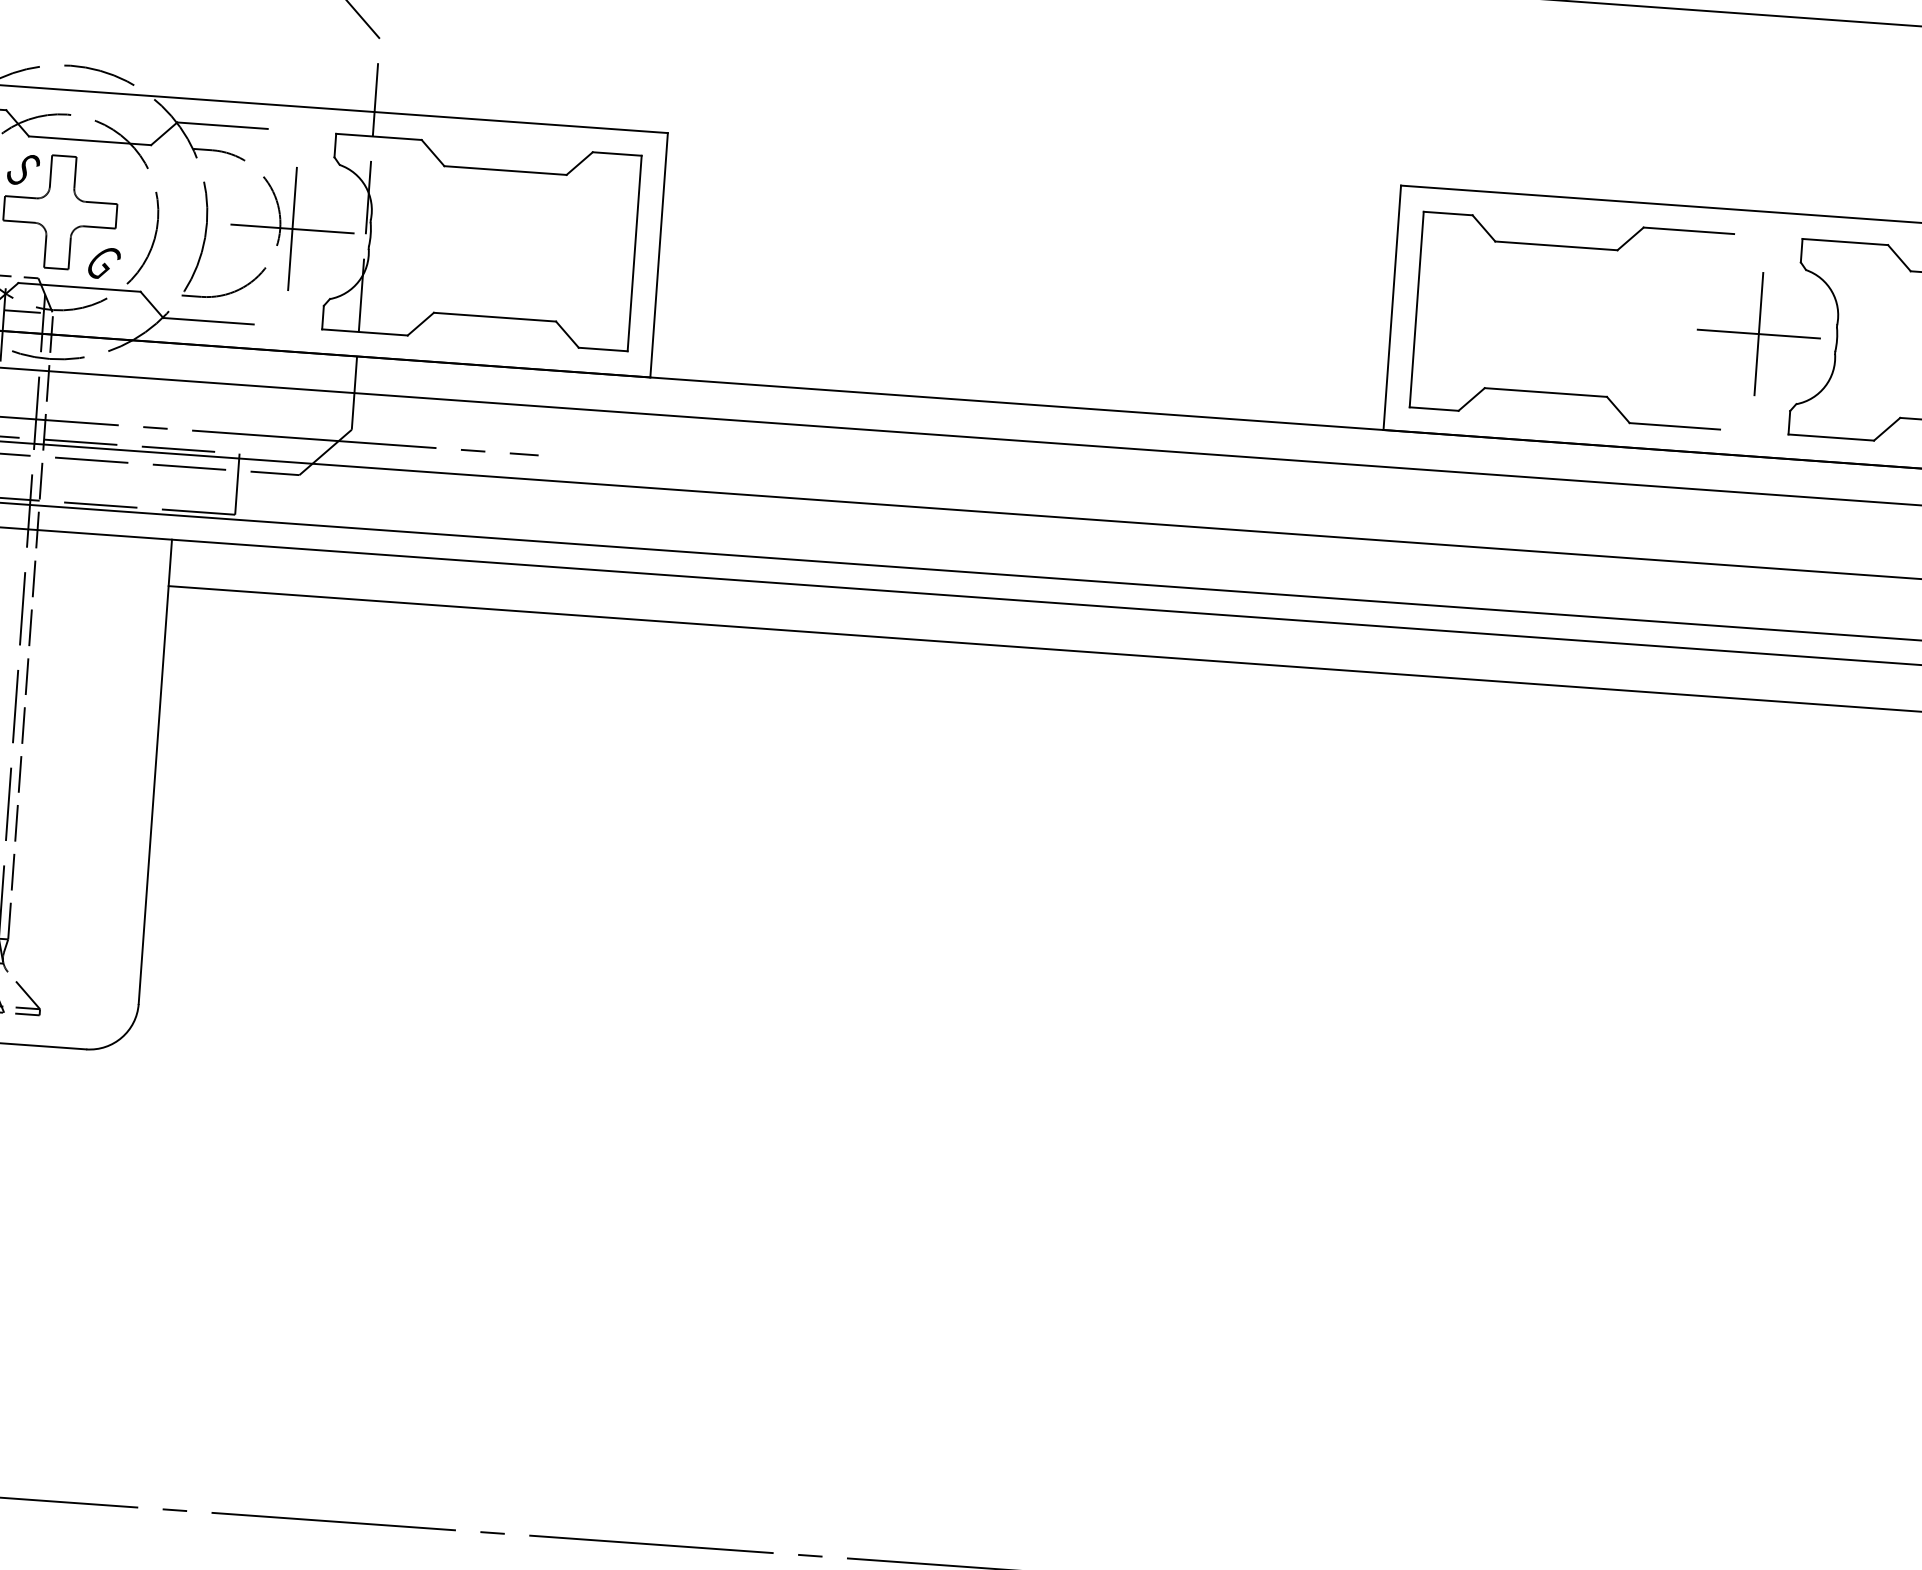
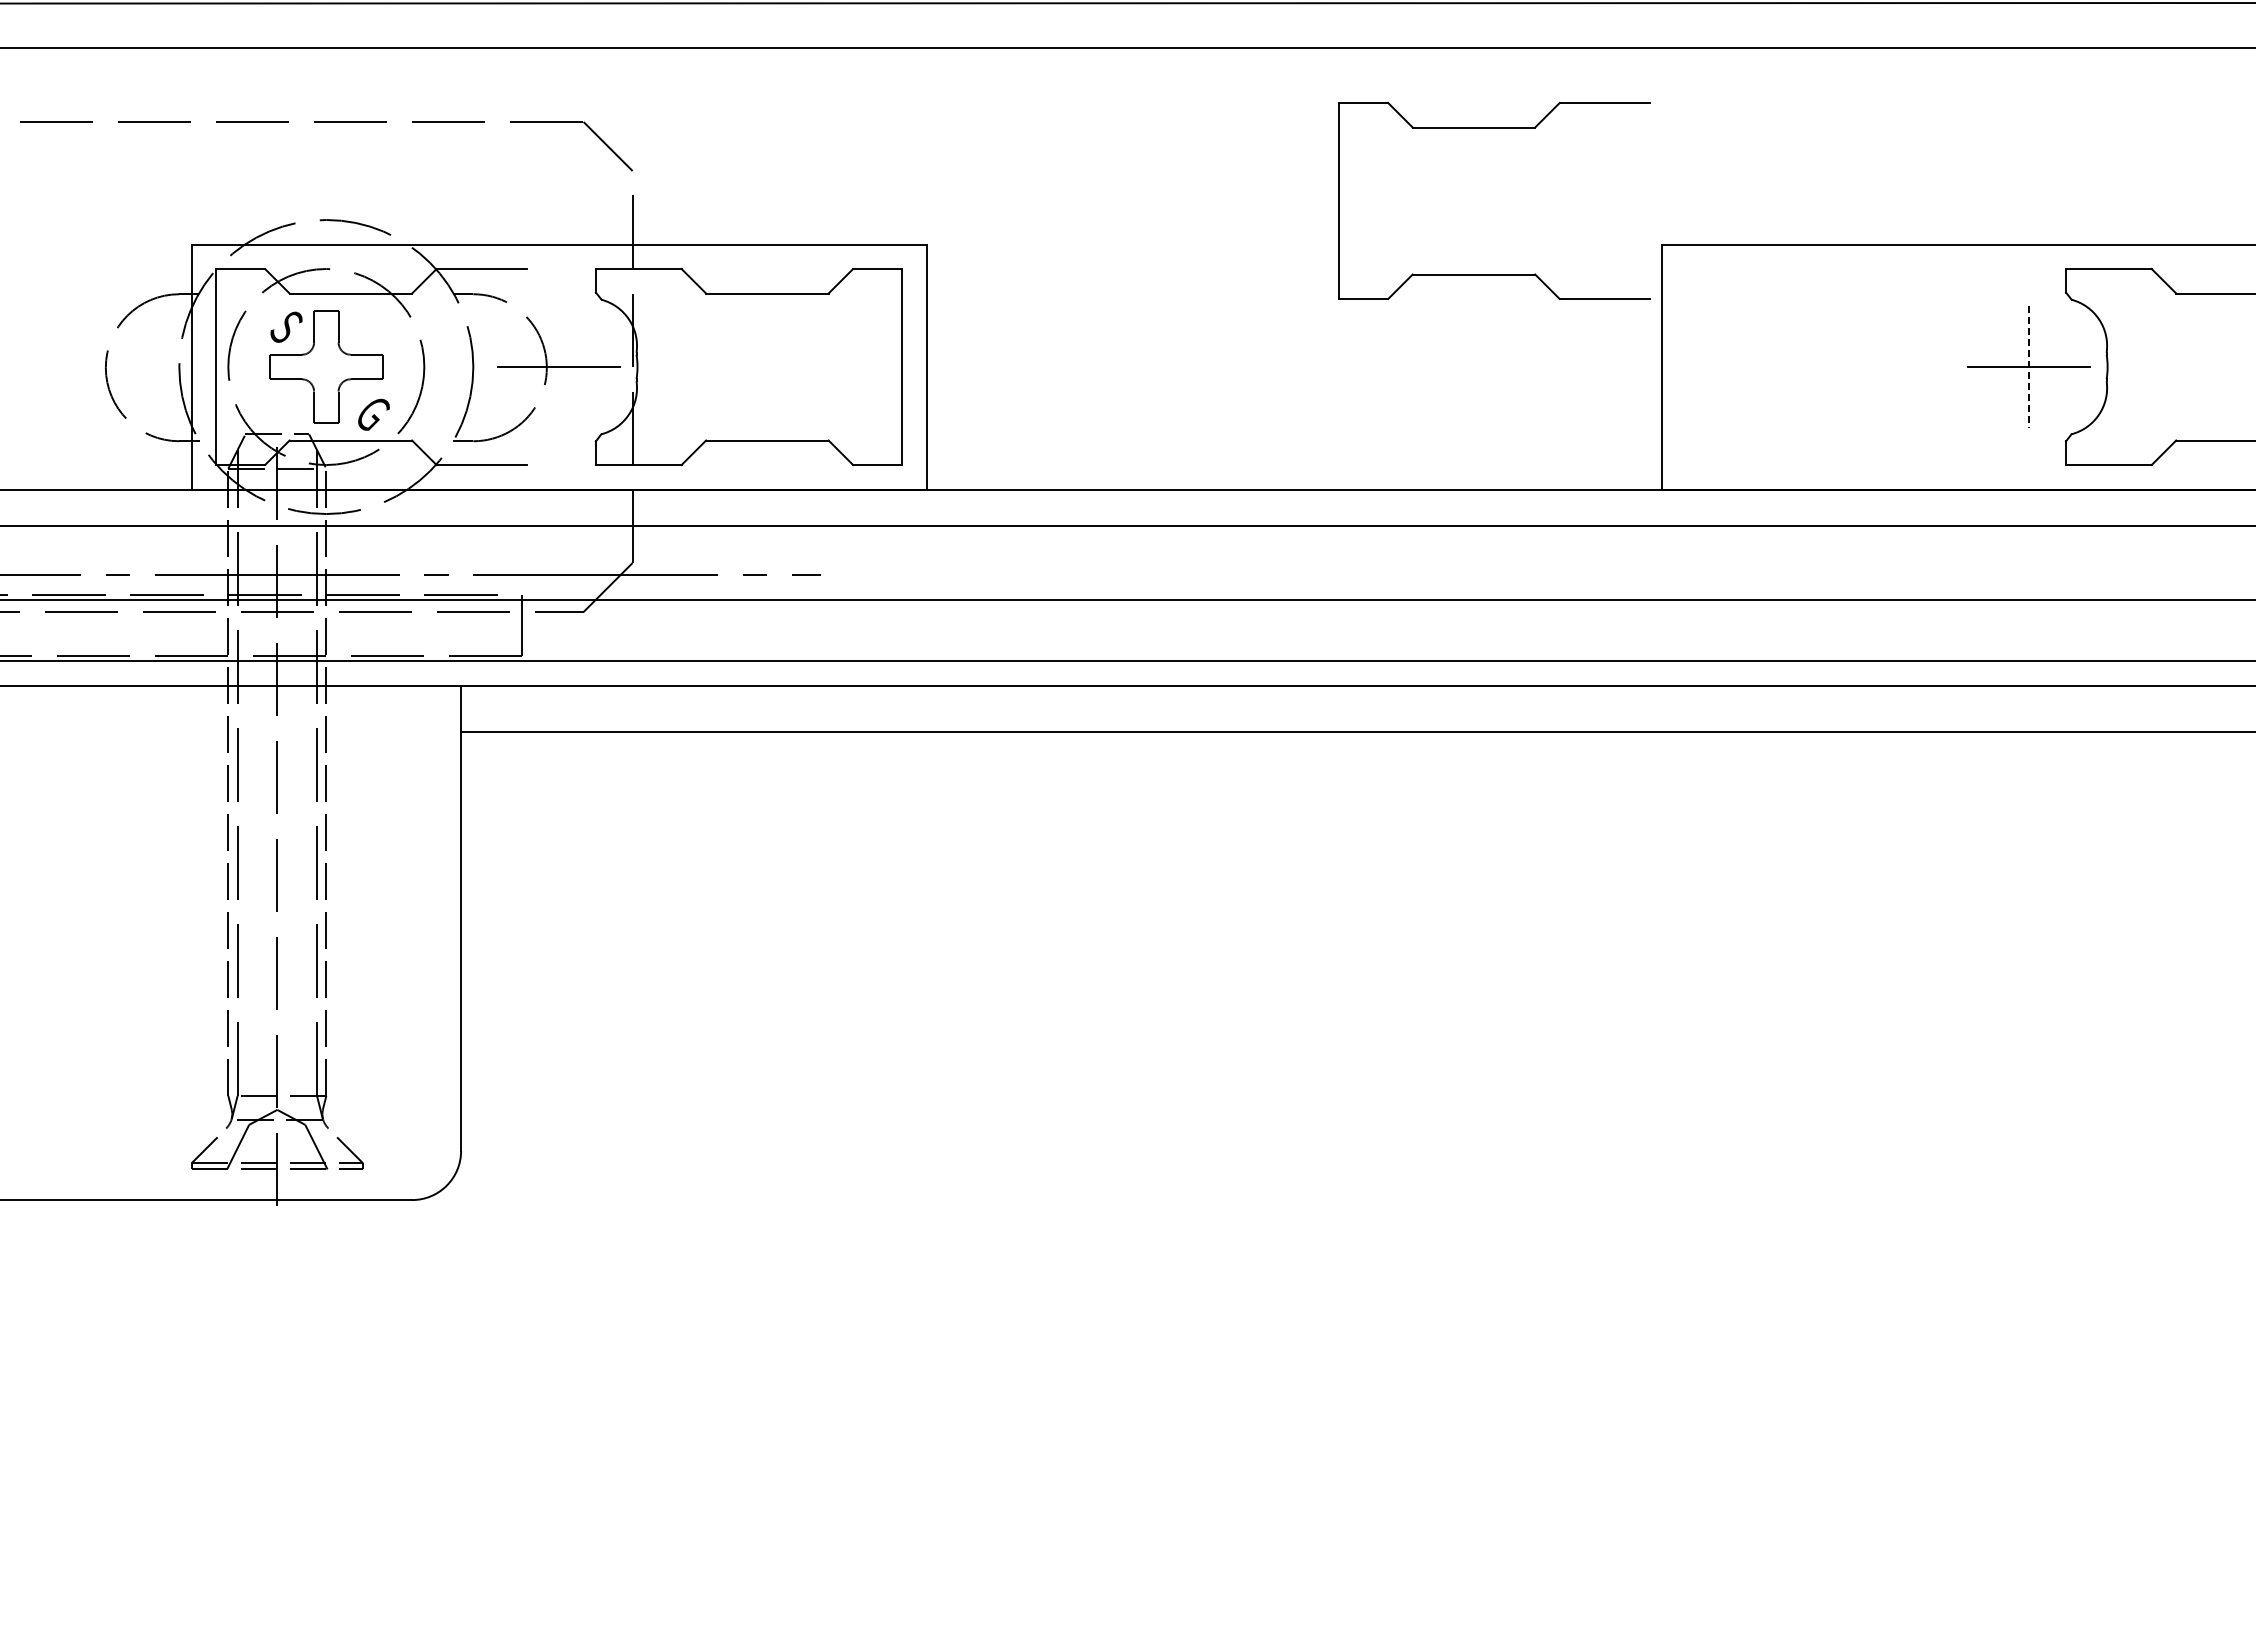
line: (292, 228) -> (559, 366), removed
part: (1576, 248) -> (1494, 128), moved
line: (1759, 334) -> (2029, 367), solid -> dashed

